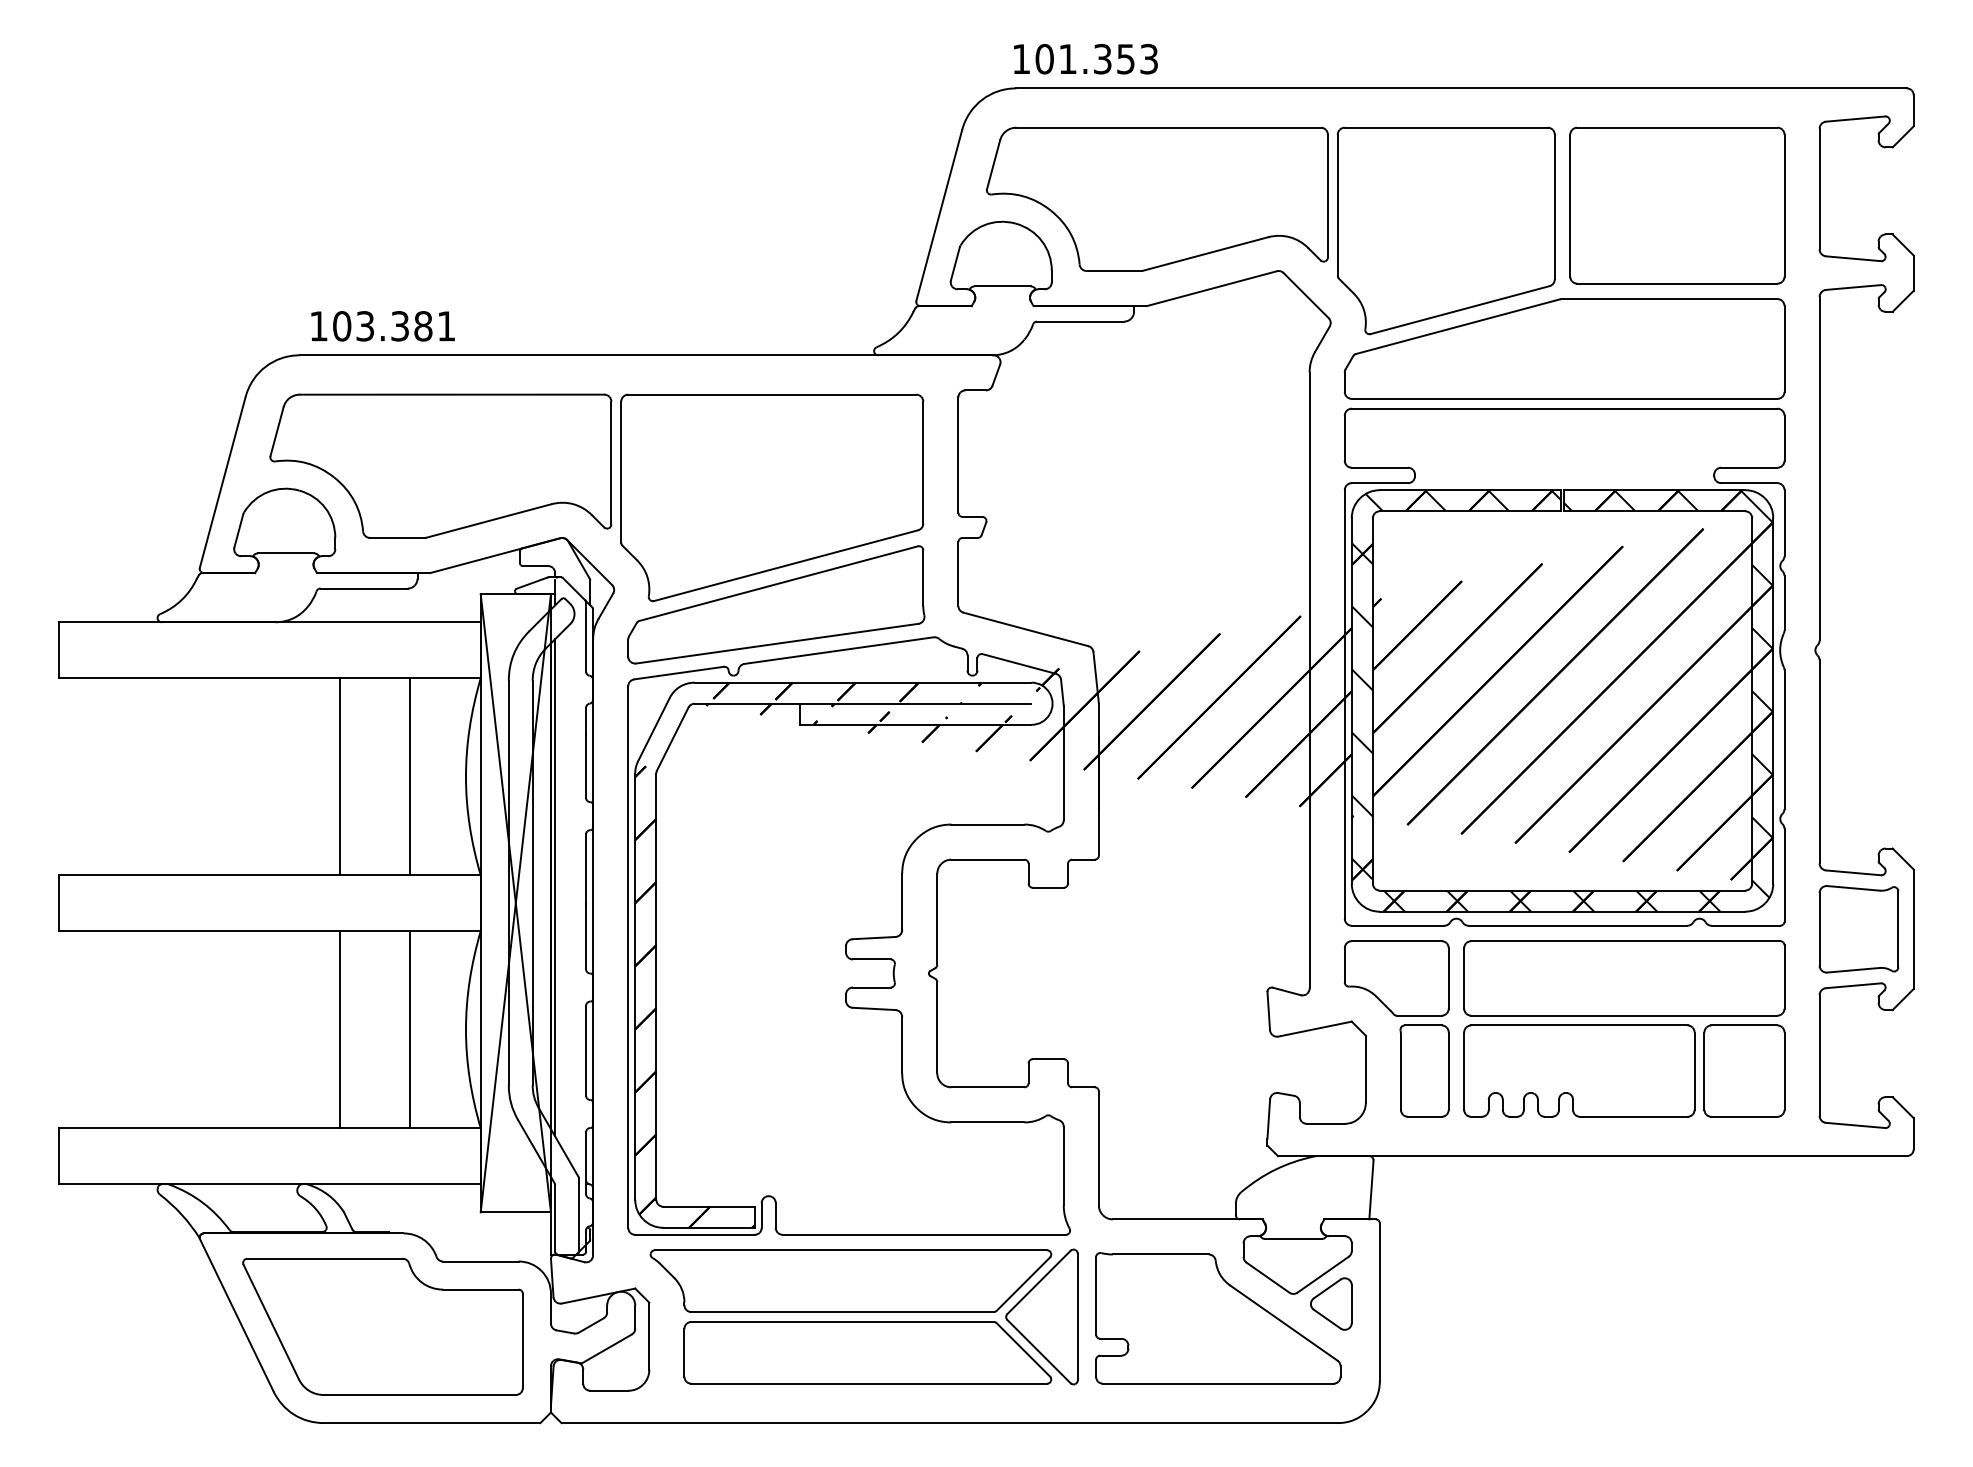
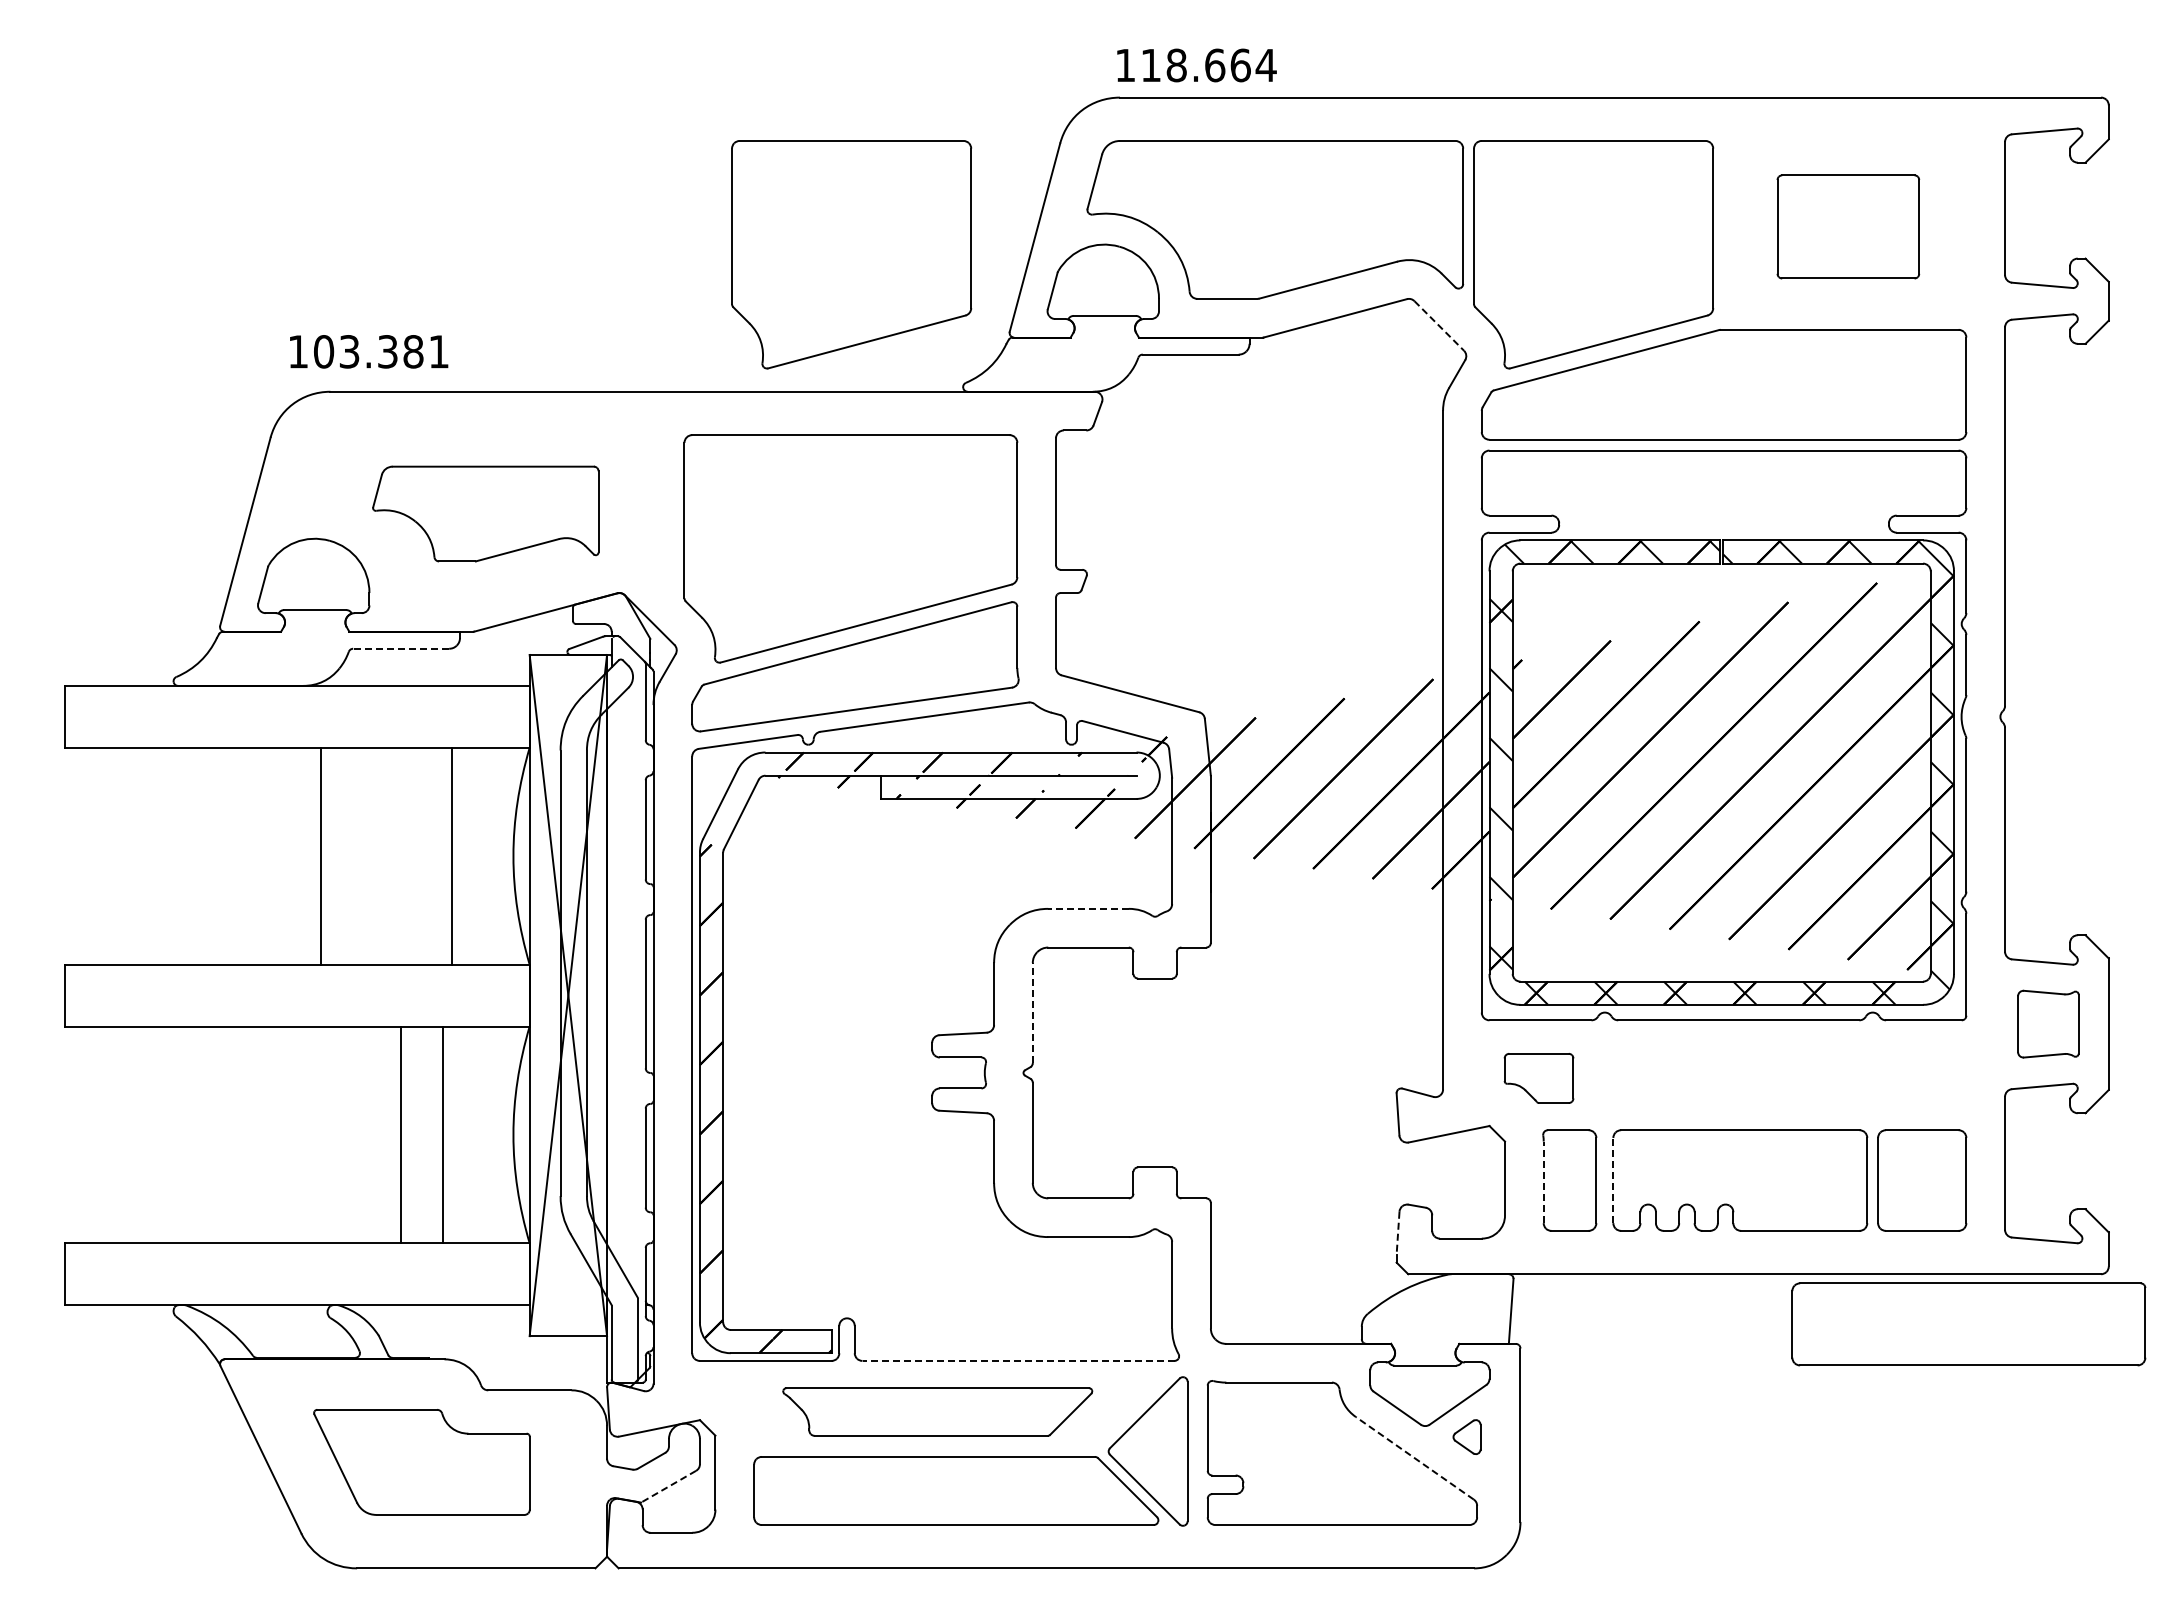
text: (1096, 59) -> (1208, 65), 101.353 -> 118.664
part: (1677, 205) -> (1848, 226), size x0.6
part: (772, 230) -> (851, 254), added
line: (1306, 296) -> (1439, 326), solid -> dashed
text: (383, 326) -> (369, 351), moved
part: (440, 465) -> (485, 513), size x0.6
line: (364, 588) -> (401, 648), solid -> dashed
line: (339, 776) -> (320, 855), moved
line: (987, 824) -> (1088, 908), solid -> dashed
line: (554, 887) -> (611, 978), removed
line: (937, 919) -> (1032, 1013), solid -> dashed
part: (1859, 928) -> (2048, 1023), size x0.7
part: (1396, 978) -> (1538, 1078), size x0.6
part: (1624, 978) -> (1968, 1324), moved
line: (339, 1029) -> (442, 1134), moved
line: (410, 1029) -> (401, 1134), moved
line: (1464, 1071) -> (1613, 1180), solid -> dashed
line: (1400, 1072) -> (1543, 1182), solid -> dashed
line: (1269, 1119) -> (1398, 1233), solid -> dashed
line: (924, 1234) -> (1018, 1360), solid -> dashed
part: (850, 1280) -> (937, 1411), size x0.7
part: (1330, 1303) -> (1466, 1436), size x0.6
line: (1283, 1322) -> (1414, 1457), solid -> dashed
part: (382, 1327) -> (421, 1462), size x0.7
line: (606, 1348) -> (668, 1486), solid -> dashed

